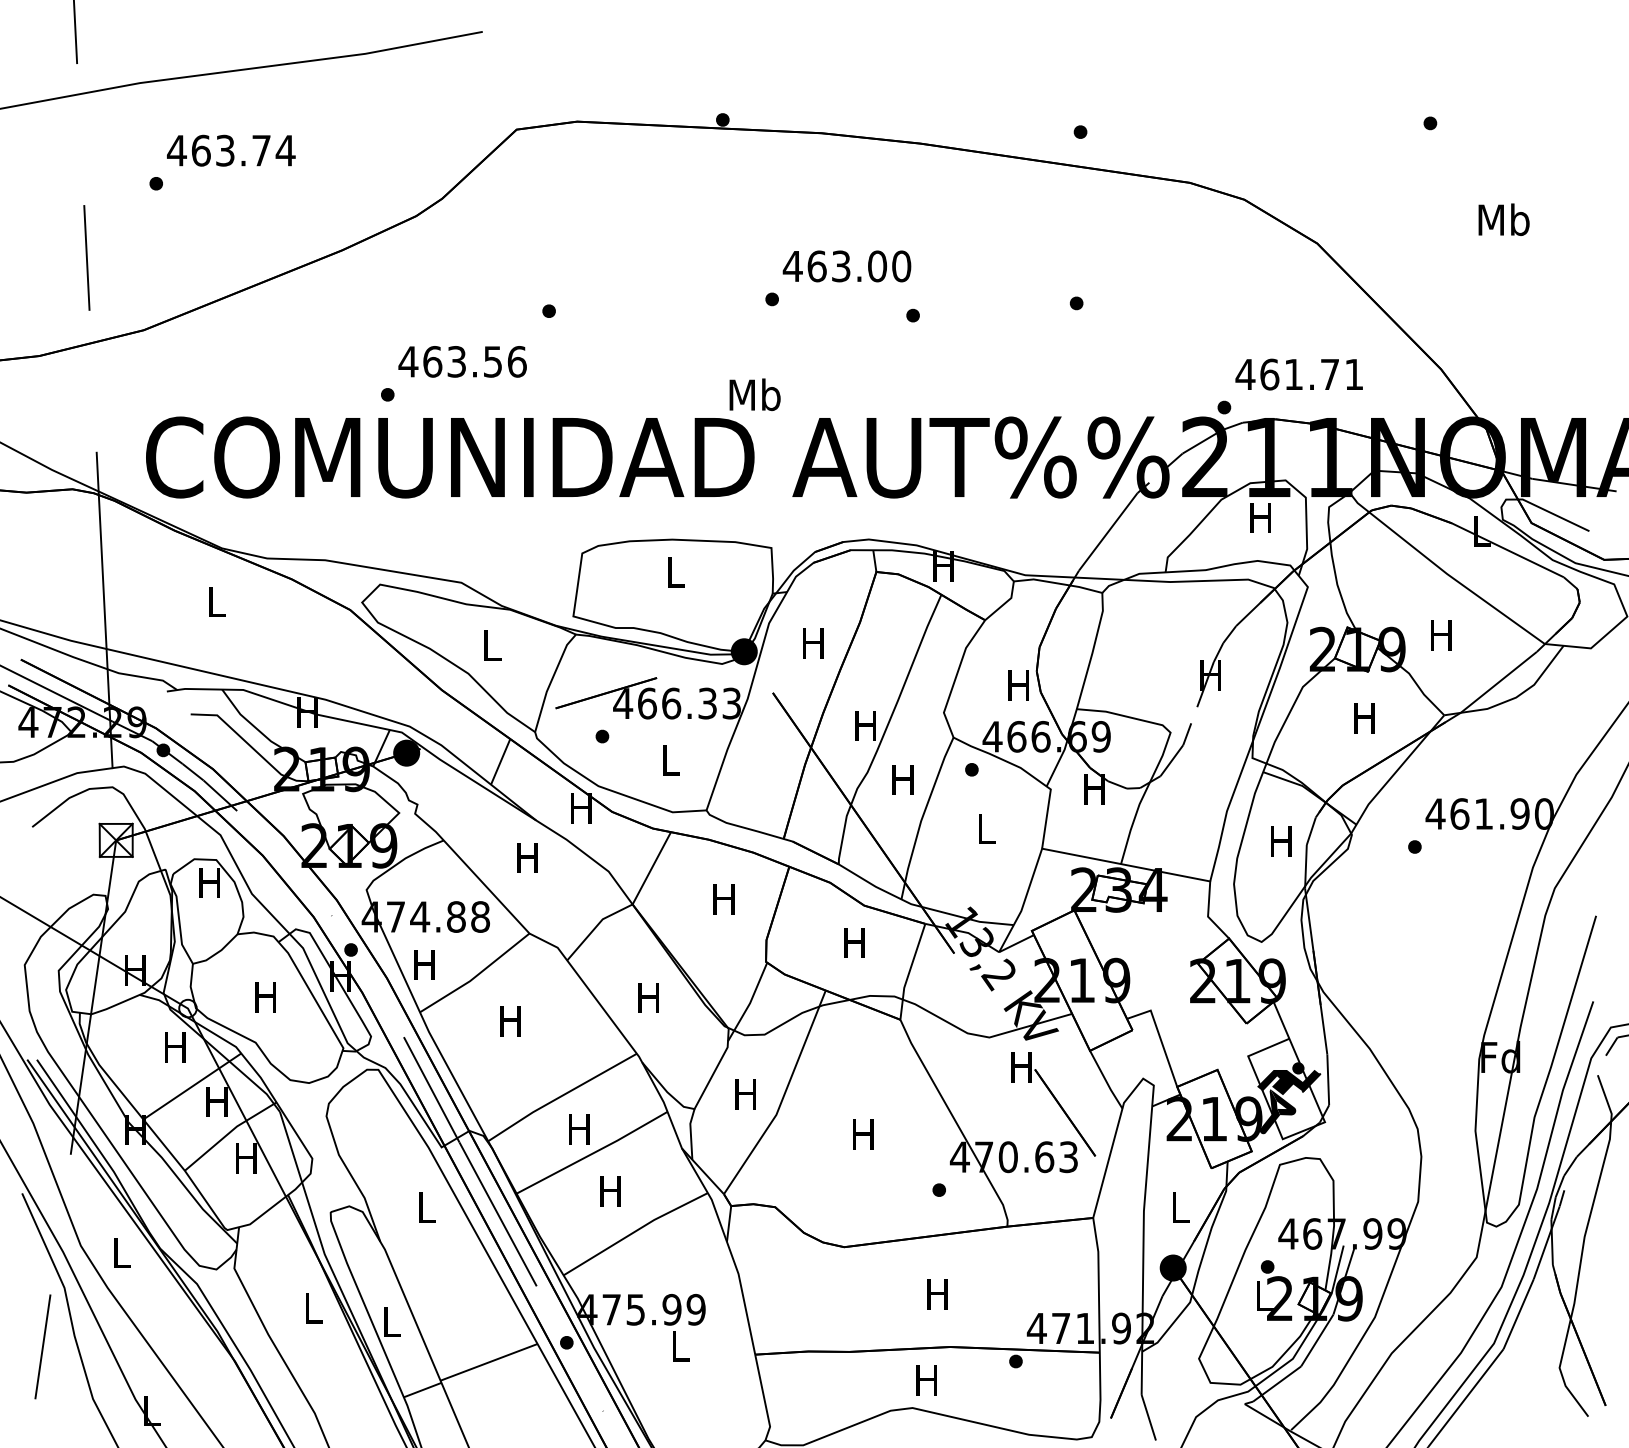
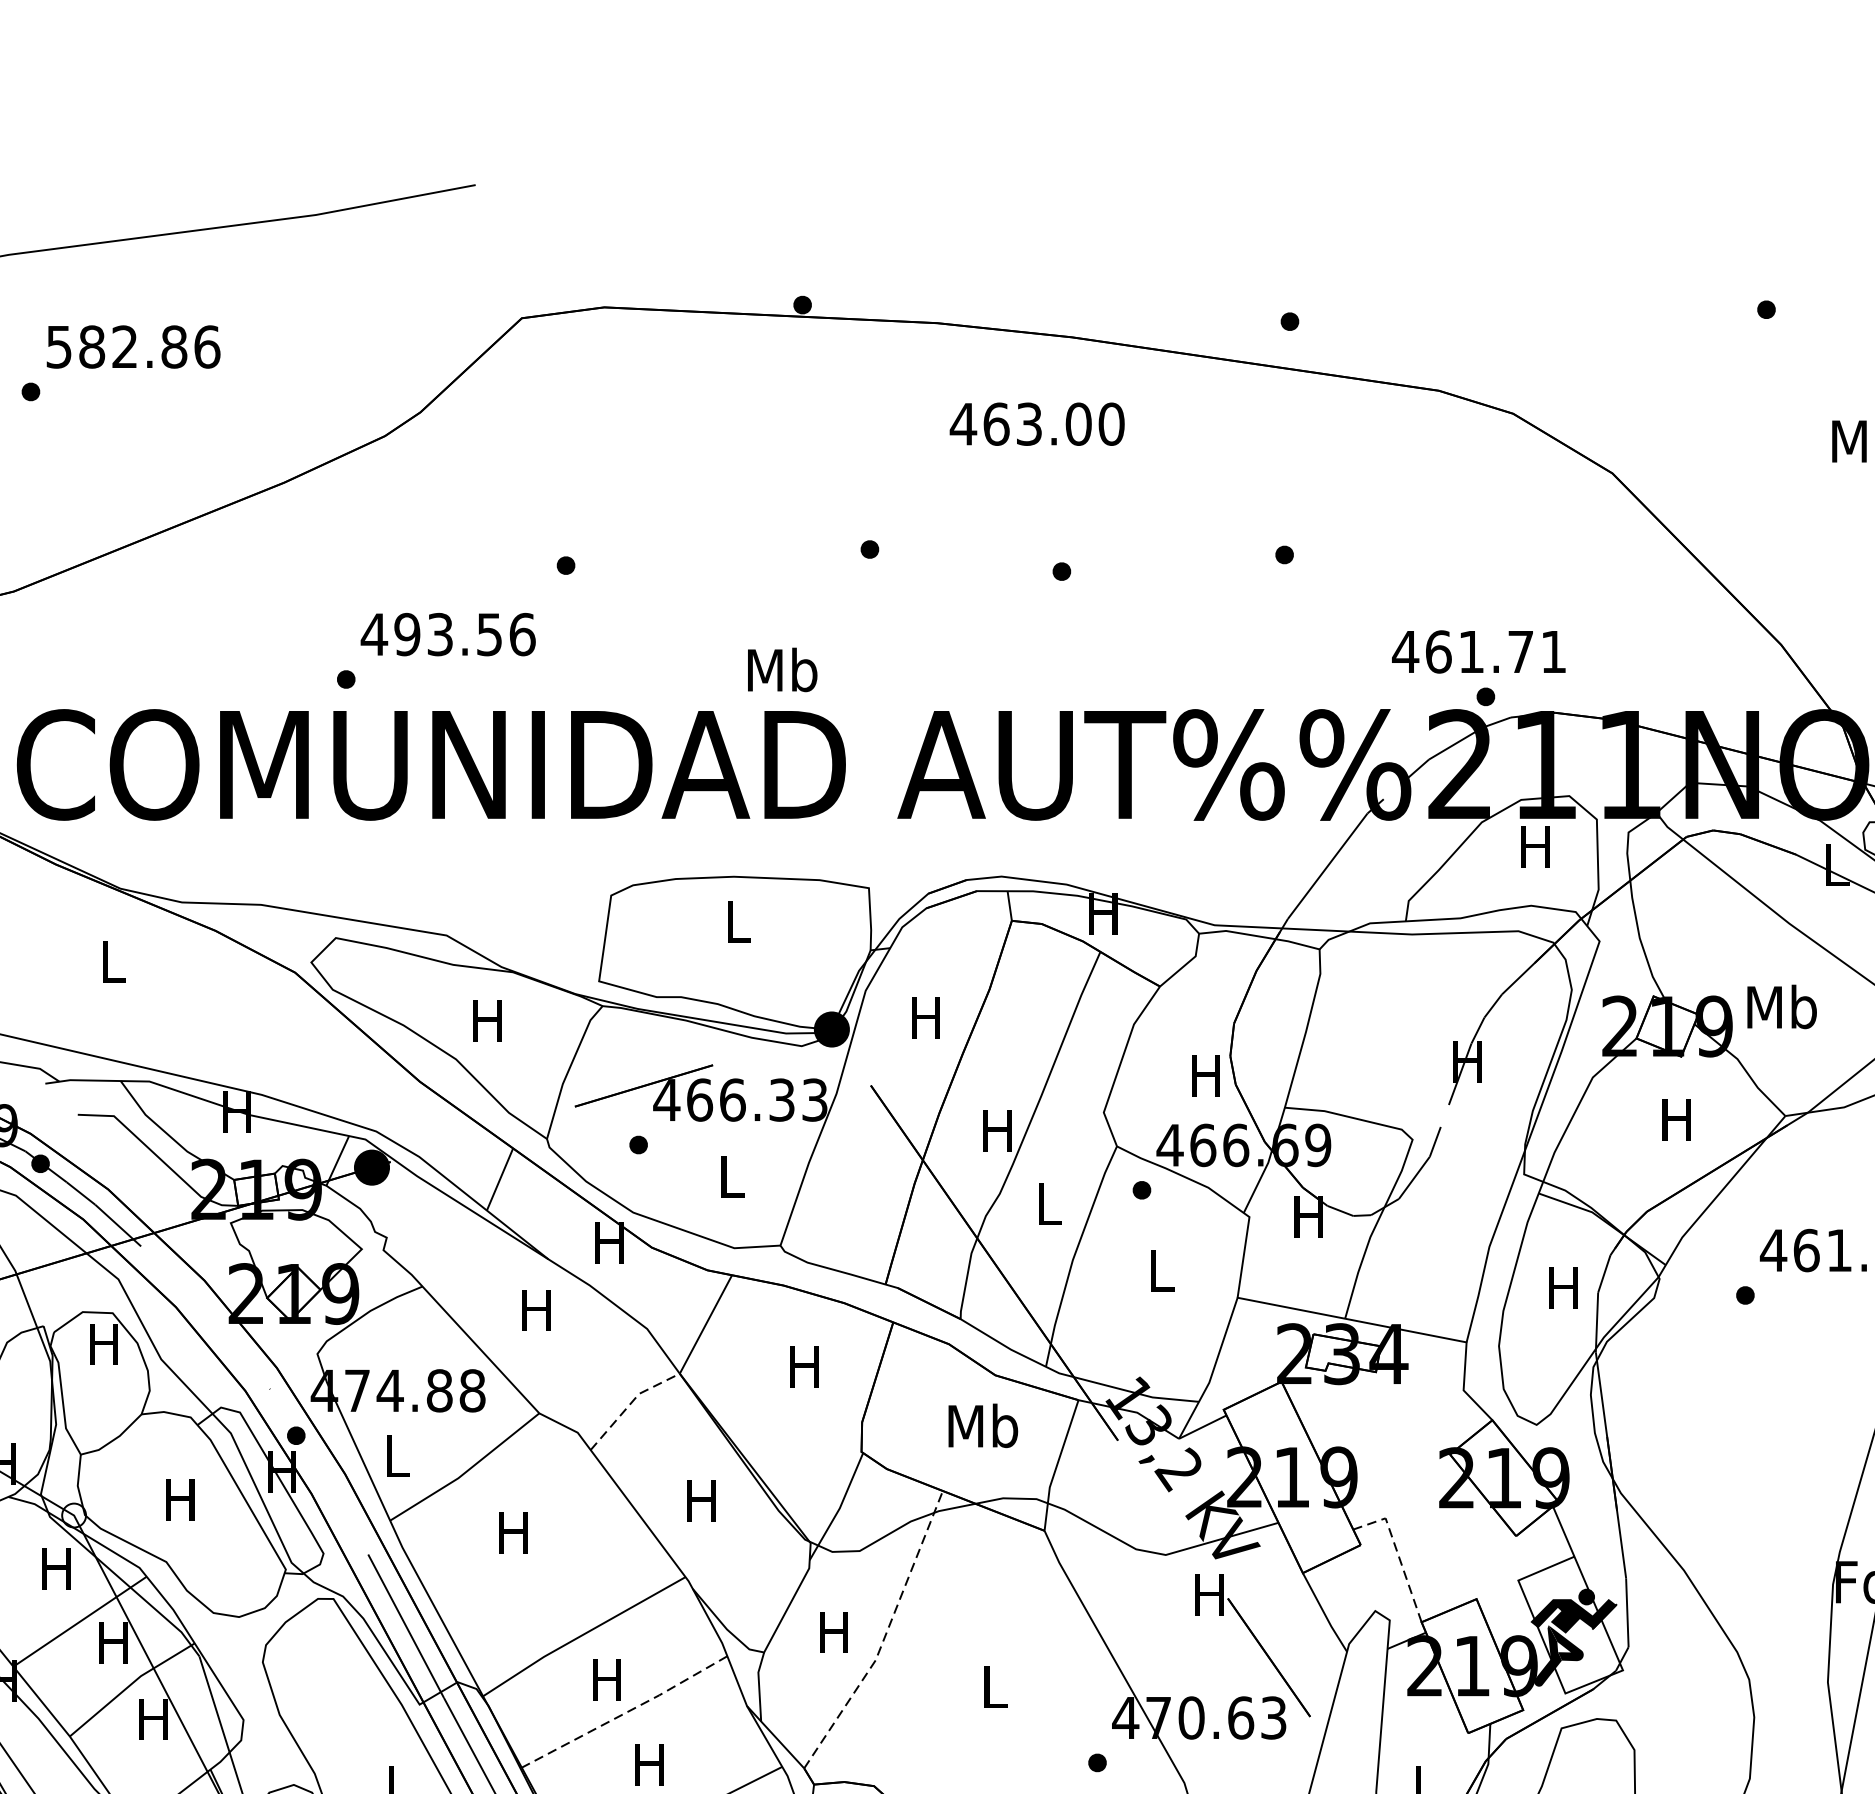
text: (230, 150) -> (132, 346), 463.74 -> 582.86
text: (846, 266) -> (1036, 424), moved
text: (432, 361) -> (407, 634), 463.56 -> 493.56
text: (1298, 374) -> (1477, 651), moved
text: (754, 394) -> (781, 669), moved
text: (1441, 634) -> (1781, 1005), H -> Mb
text: (491, 645) -> (487, 1020), L -> H
text: (902, 779) -> (1047, 1203), H -> L
line: (596, 926) -> (630, 1403), solid -> dashed
text: (855, 942) -> (983, 1425), H -> Mb
text: (424, 964) -> (396, 1455), H -> L
line: (1159, 1036) -> (1397, 1553), solid -> dashed
line: (783, 1097) -> (885, 1636), solid -> dashed
text: (863, 1134) -> (994, 1687), H -> L
line: (593, 1153) -> (626, 1712), solid -> dashed

